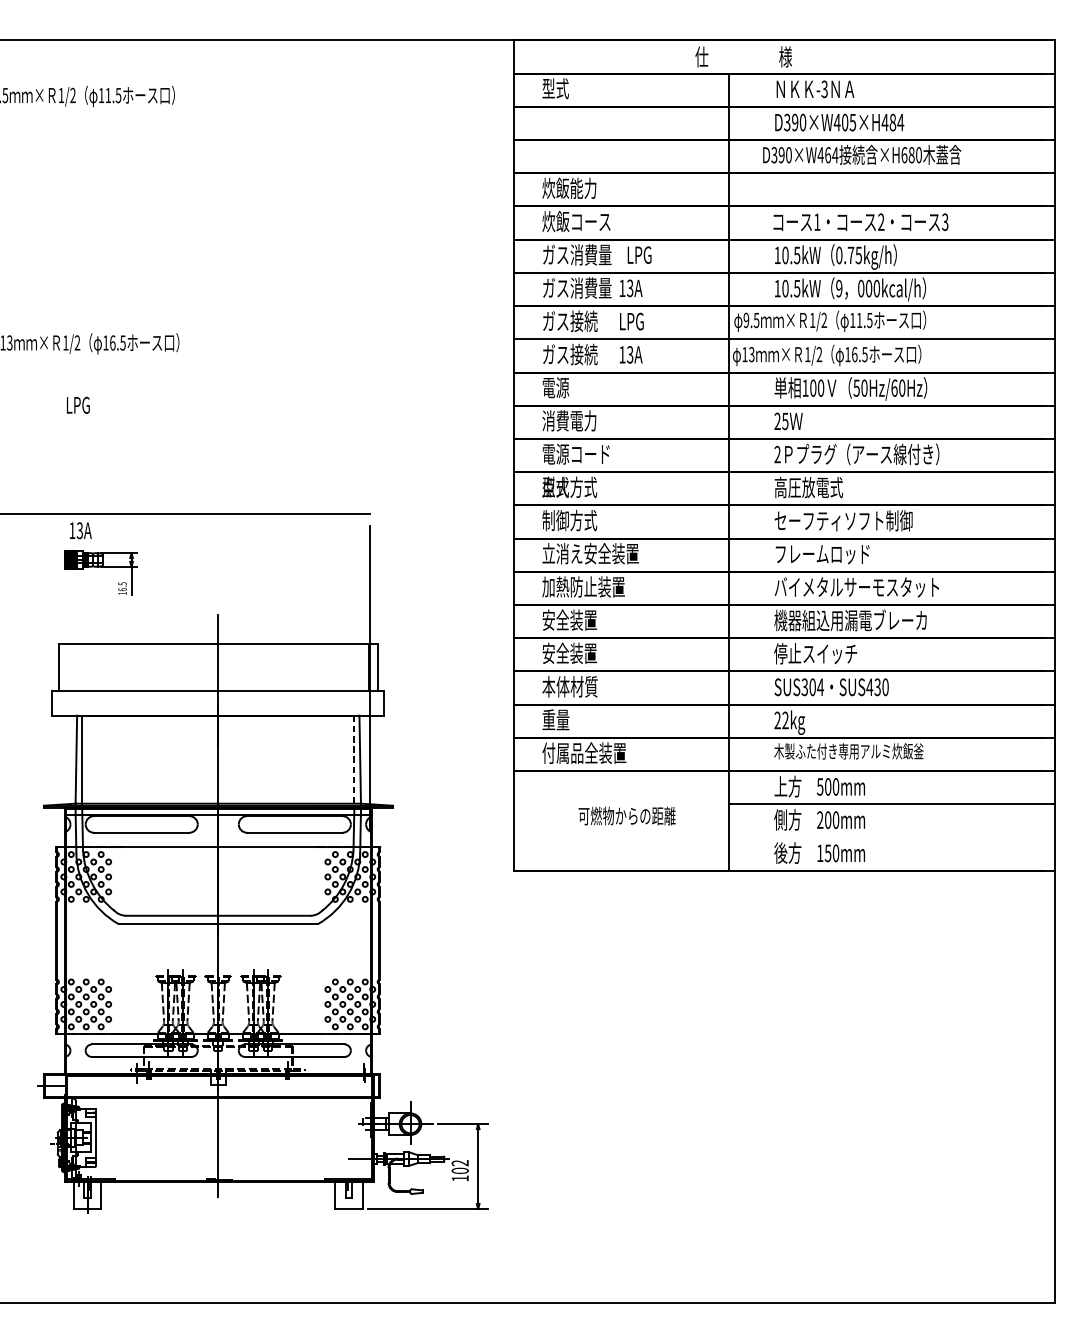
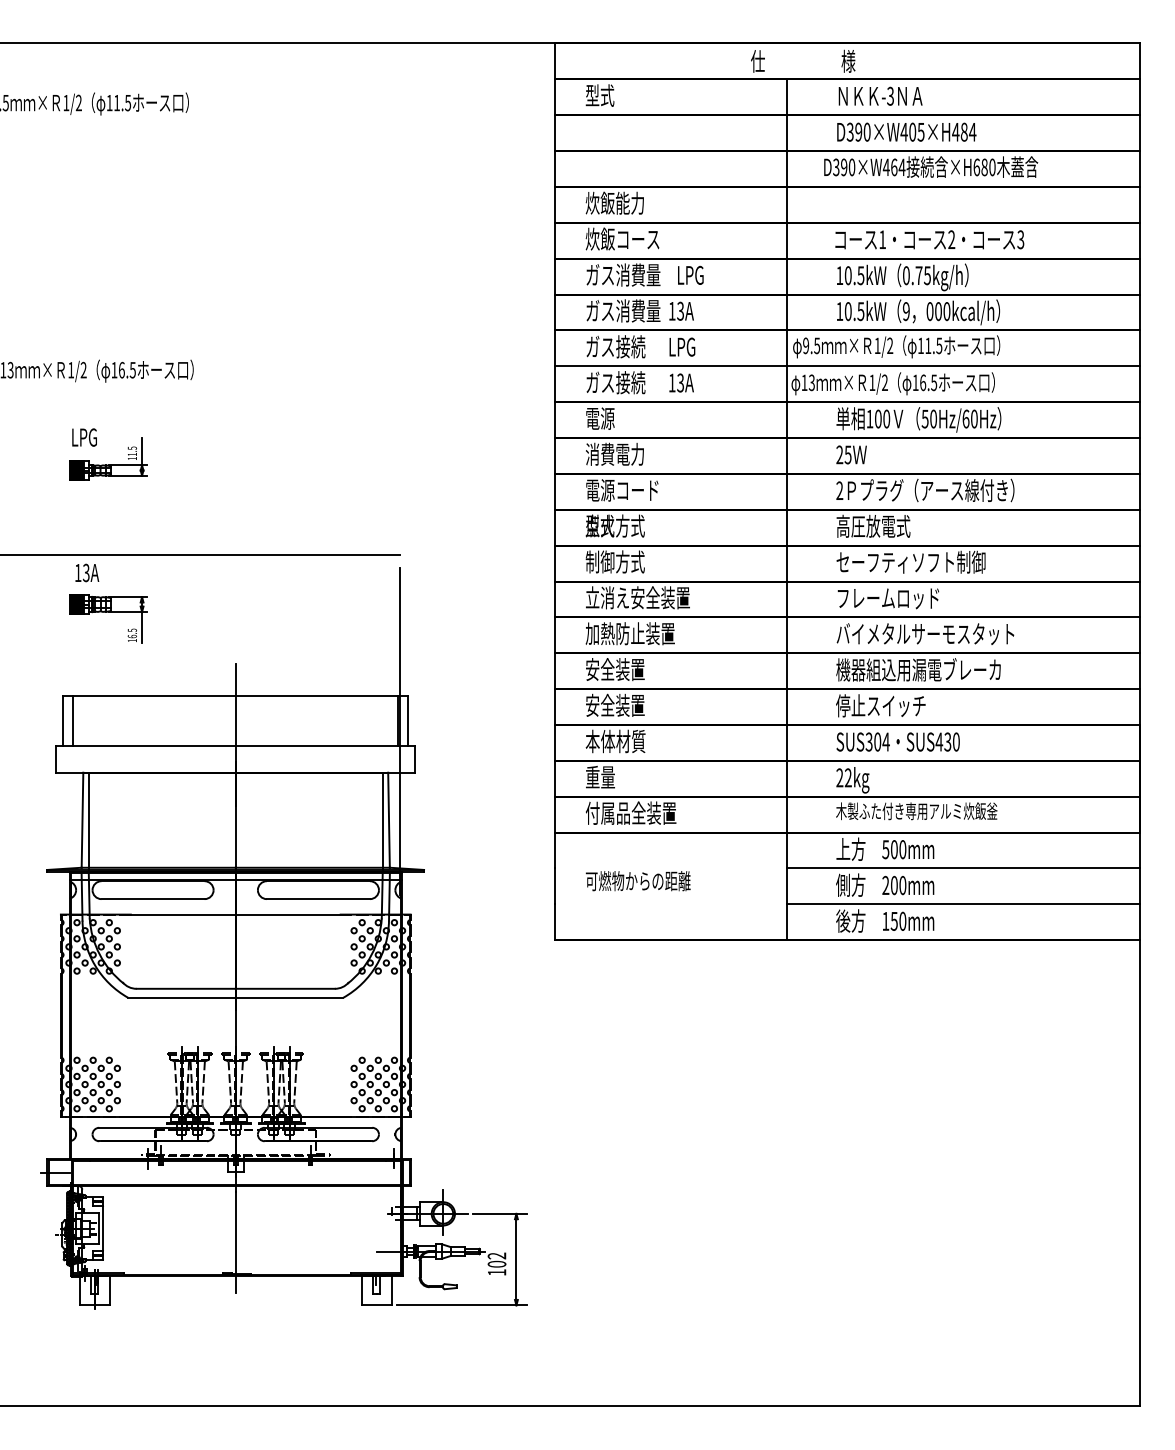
part: (100, 424) -> (108, 458), added
line: (68, 667) -> (73, 720), added
line: (354, 761) -> (382, 822), dashed -> solid
text: (626, 816) -> (637, 881), moved
line: (892, 837) -> (963, 904), added

